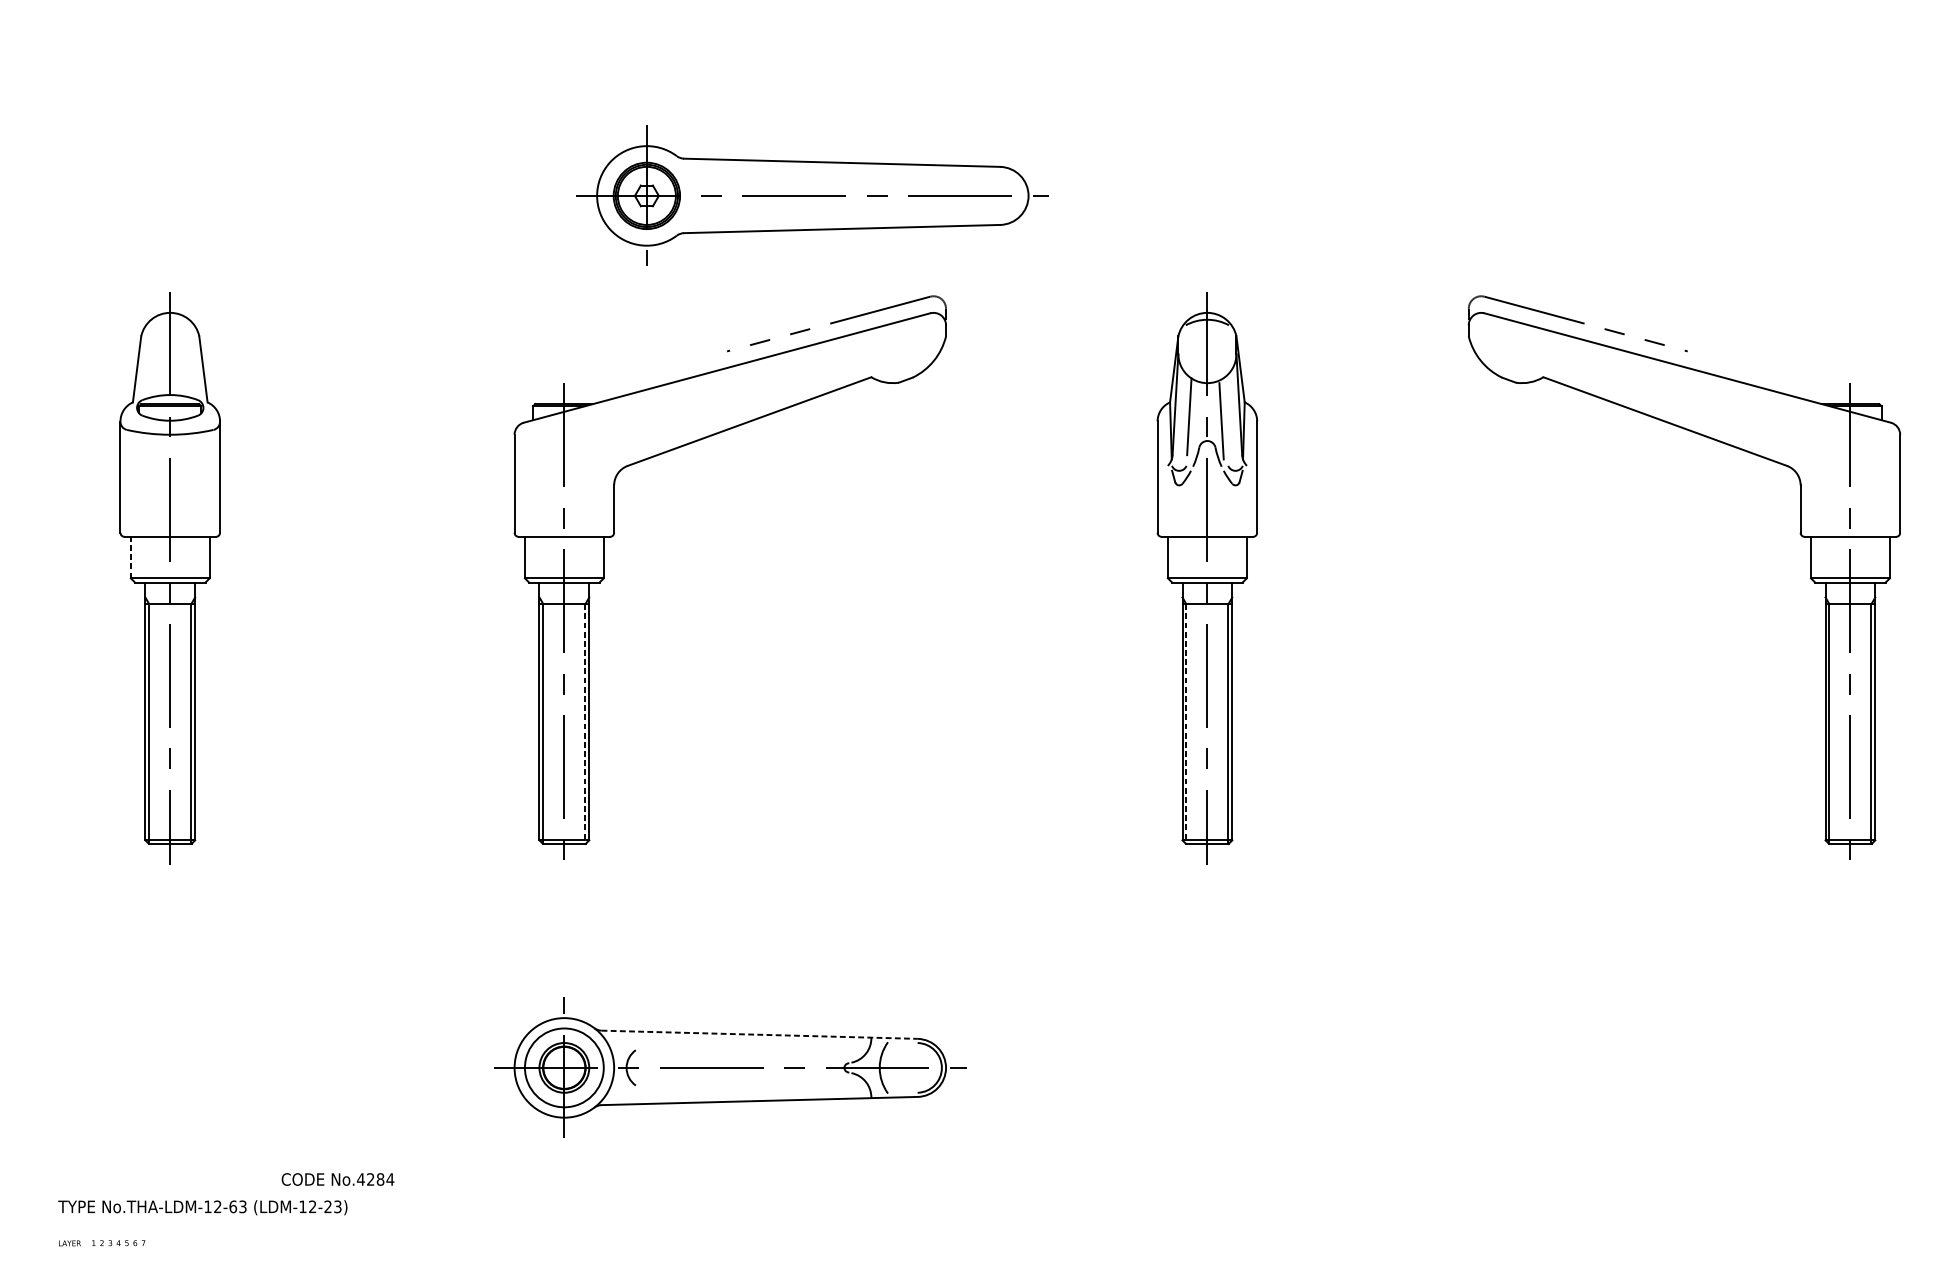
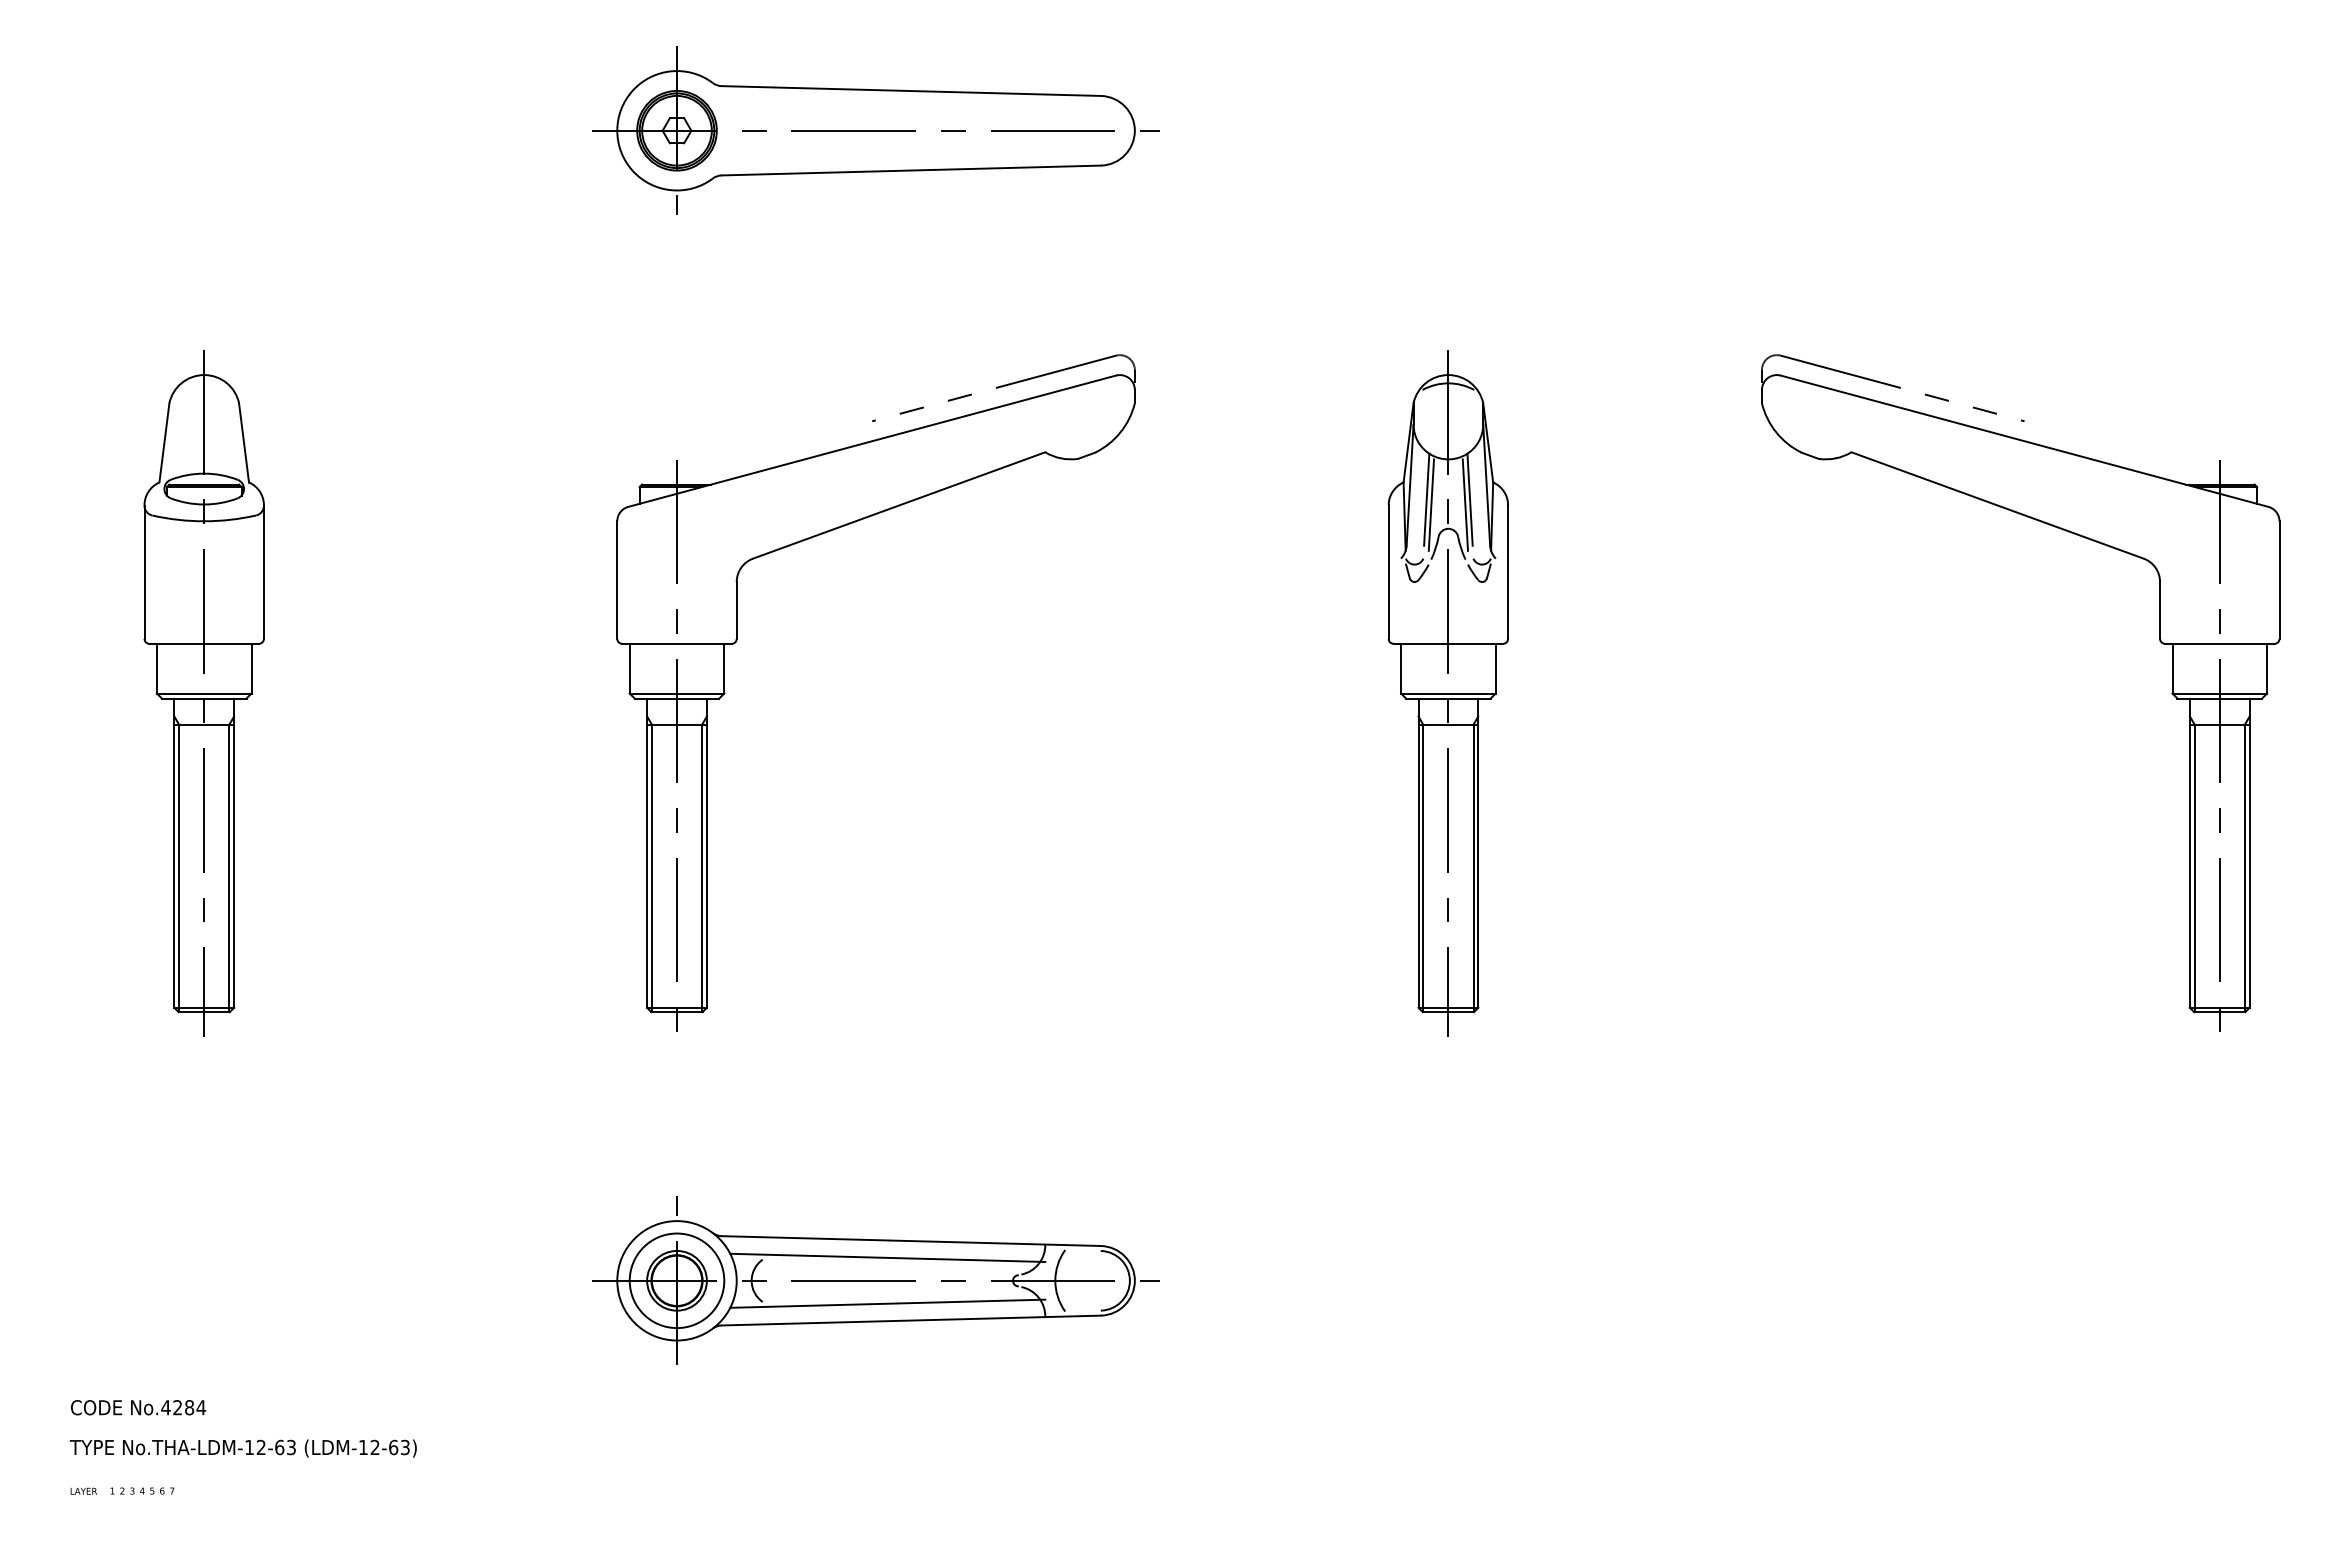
part: (812, 195) -> (875, 130), moved
line: (1224, 416) -> (1469, 499), added
line: (1193, 420) -> (1431, 504), added
line: (130, 557) -> (156, 668), dashed -> solid
line: (585, 724) -> (702, 868), dashed -> solid
line: (1186, 724) -> (1423, 868), dashed -> solid
line: (759, 1035) -> (911, 1241), dashed -> solid
line: (739, 1048) -> (887, 1257), added
line: (739, 1086) -> (887, 1303), added
text: (338, 1179) -> (138, 1407), moved
text: (328, 1206) -> (393, 1447), (LDM-12-23) -> (LDM-12-63)

